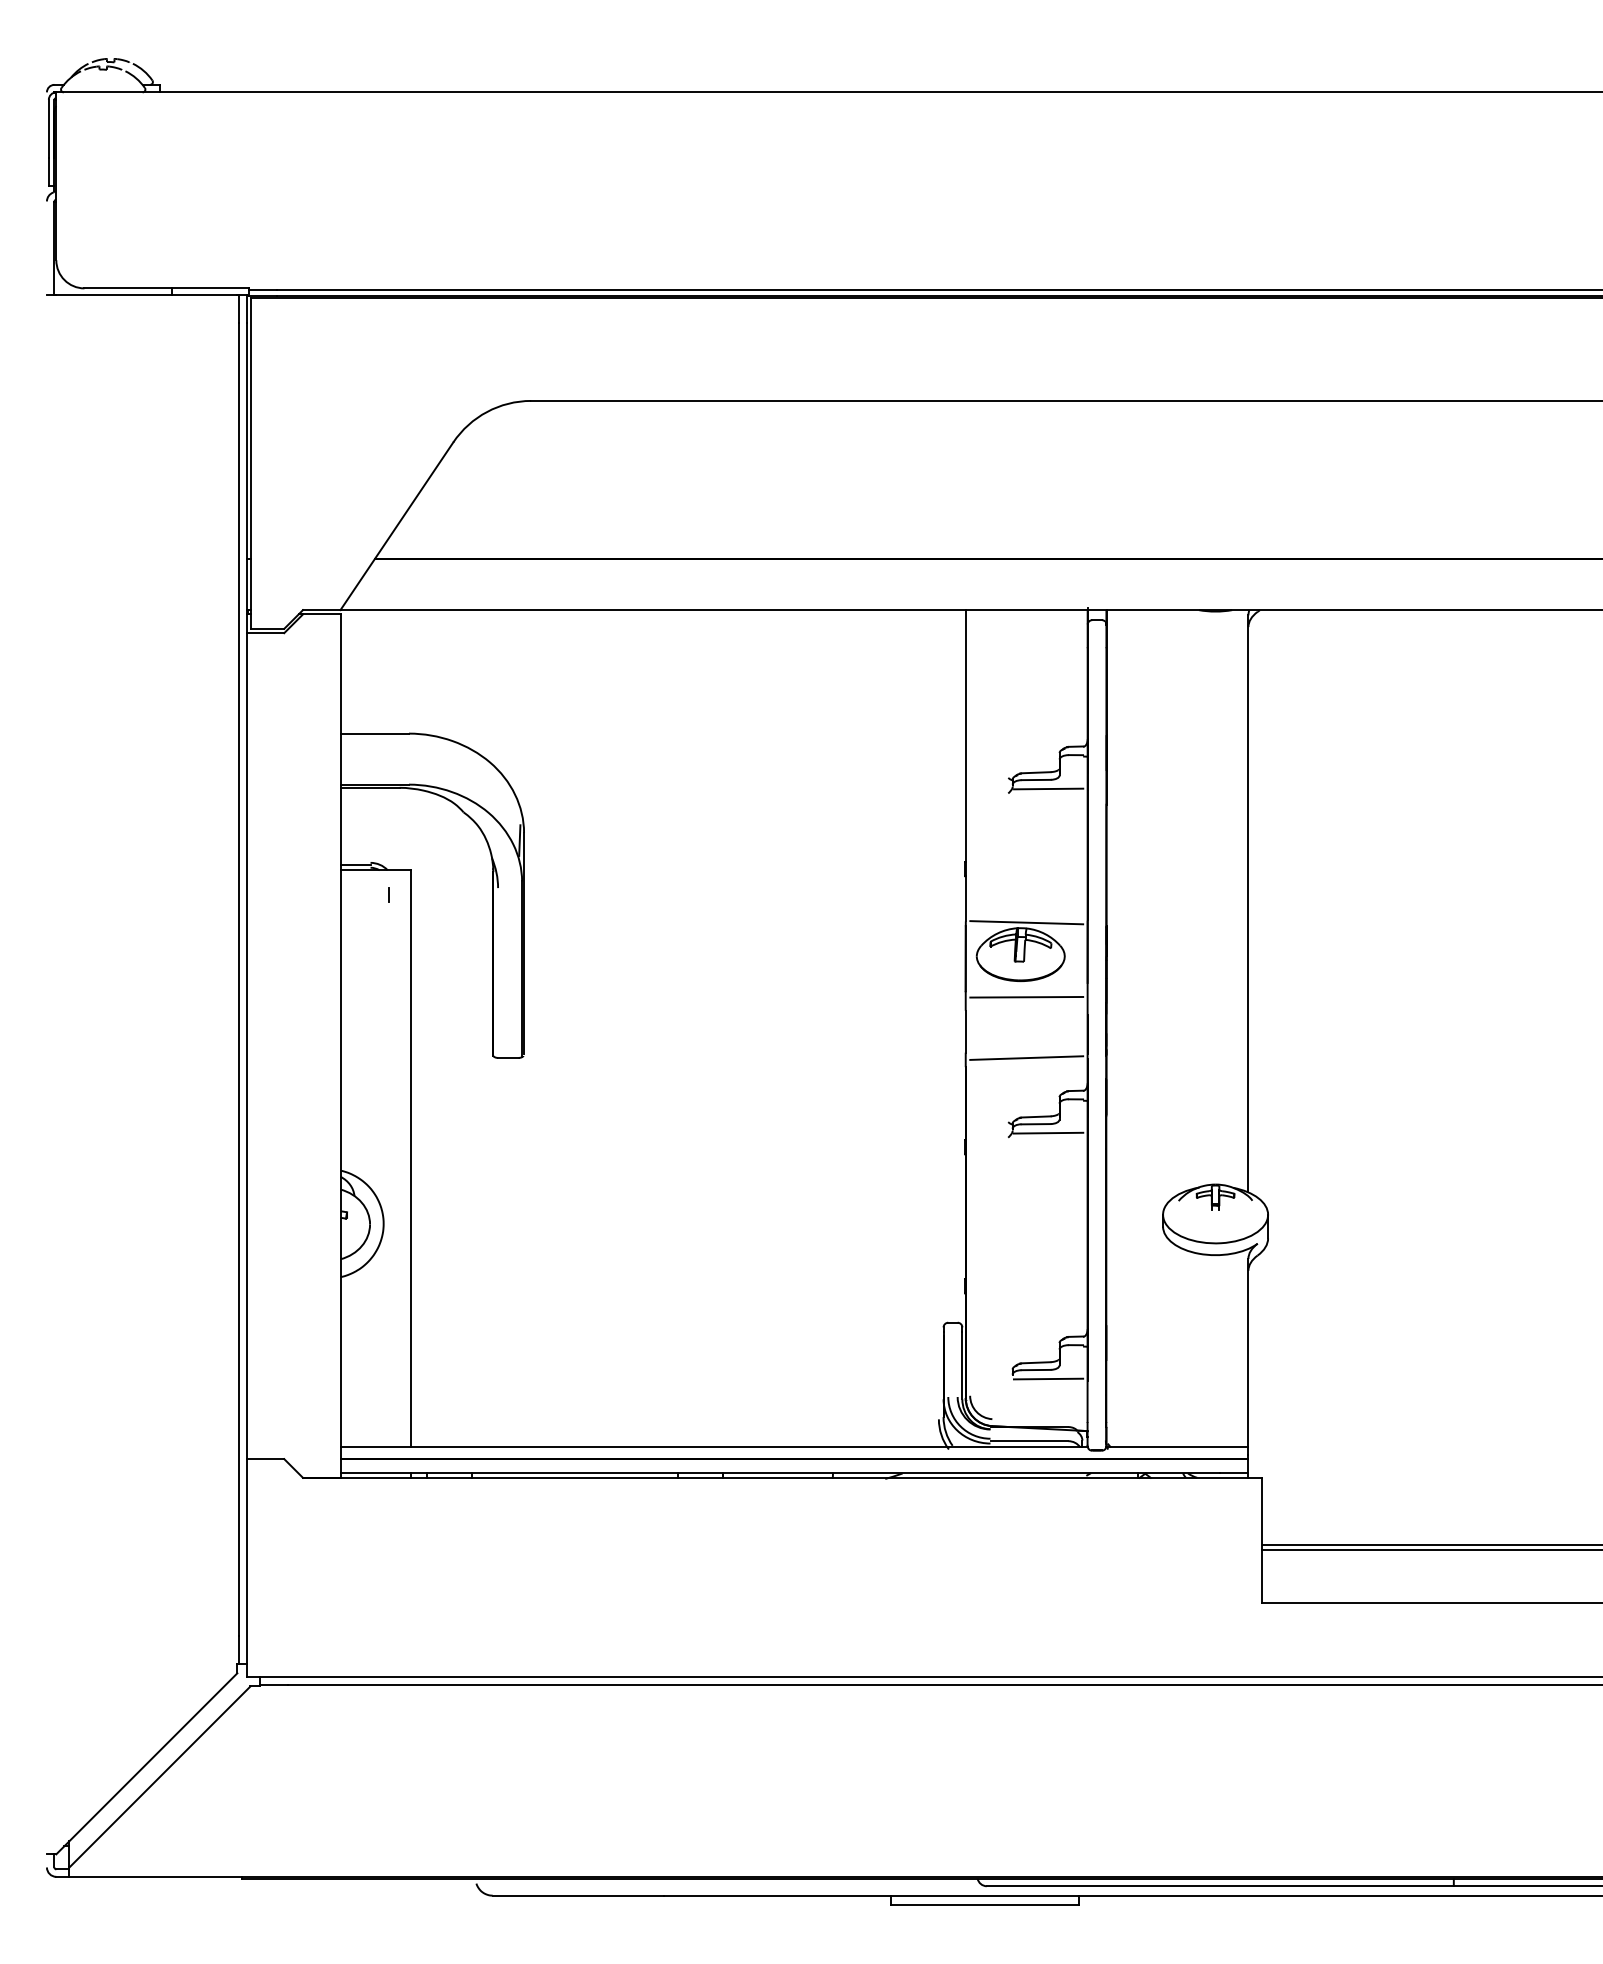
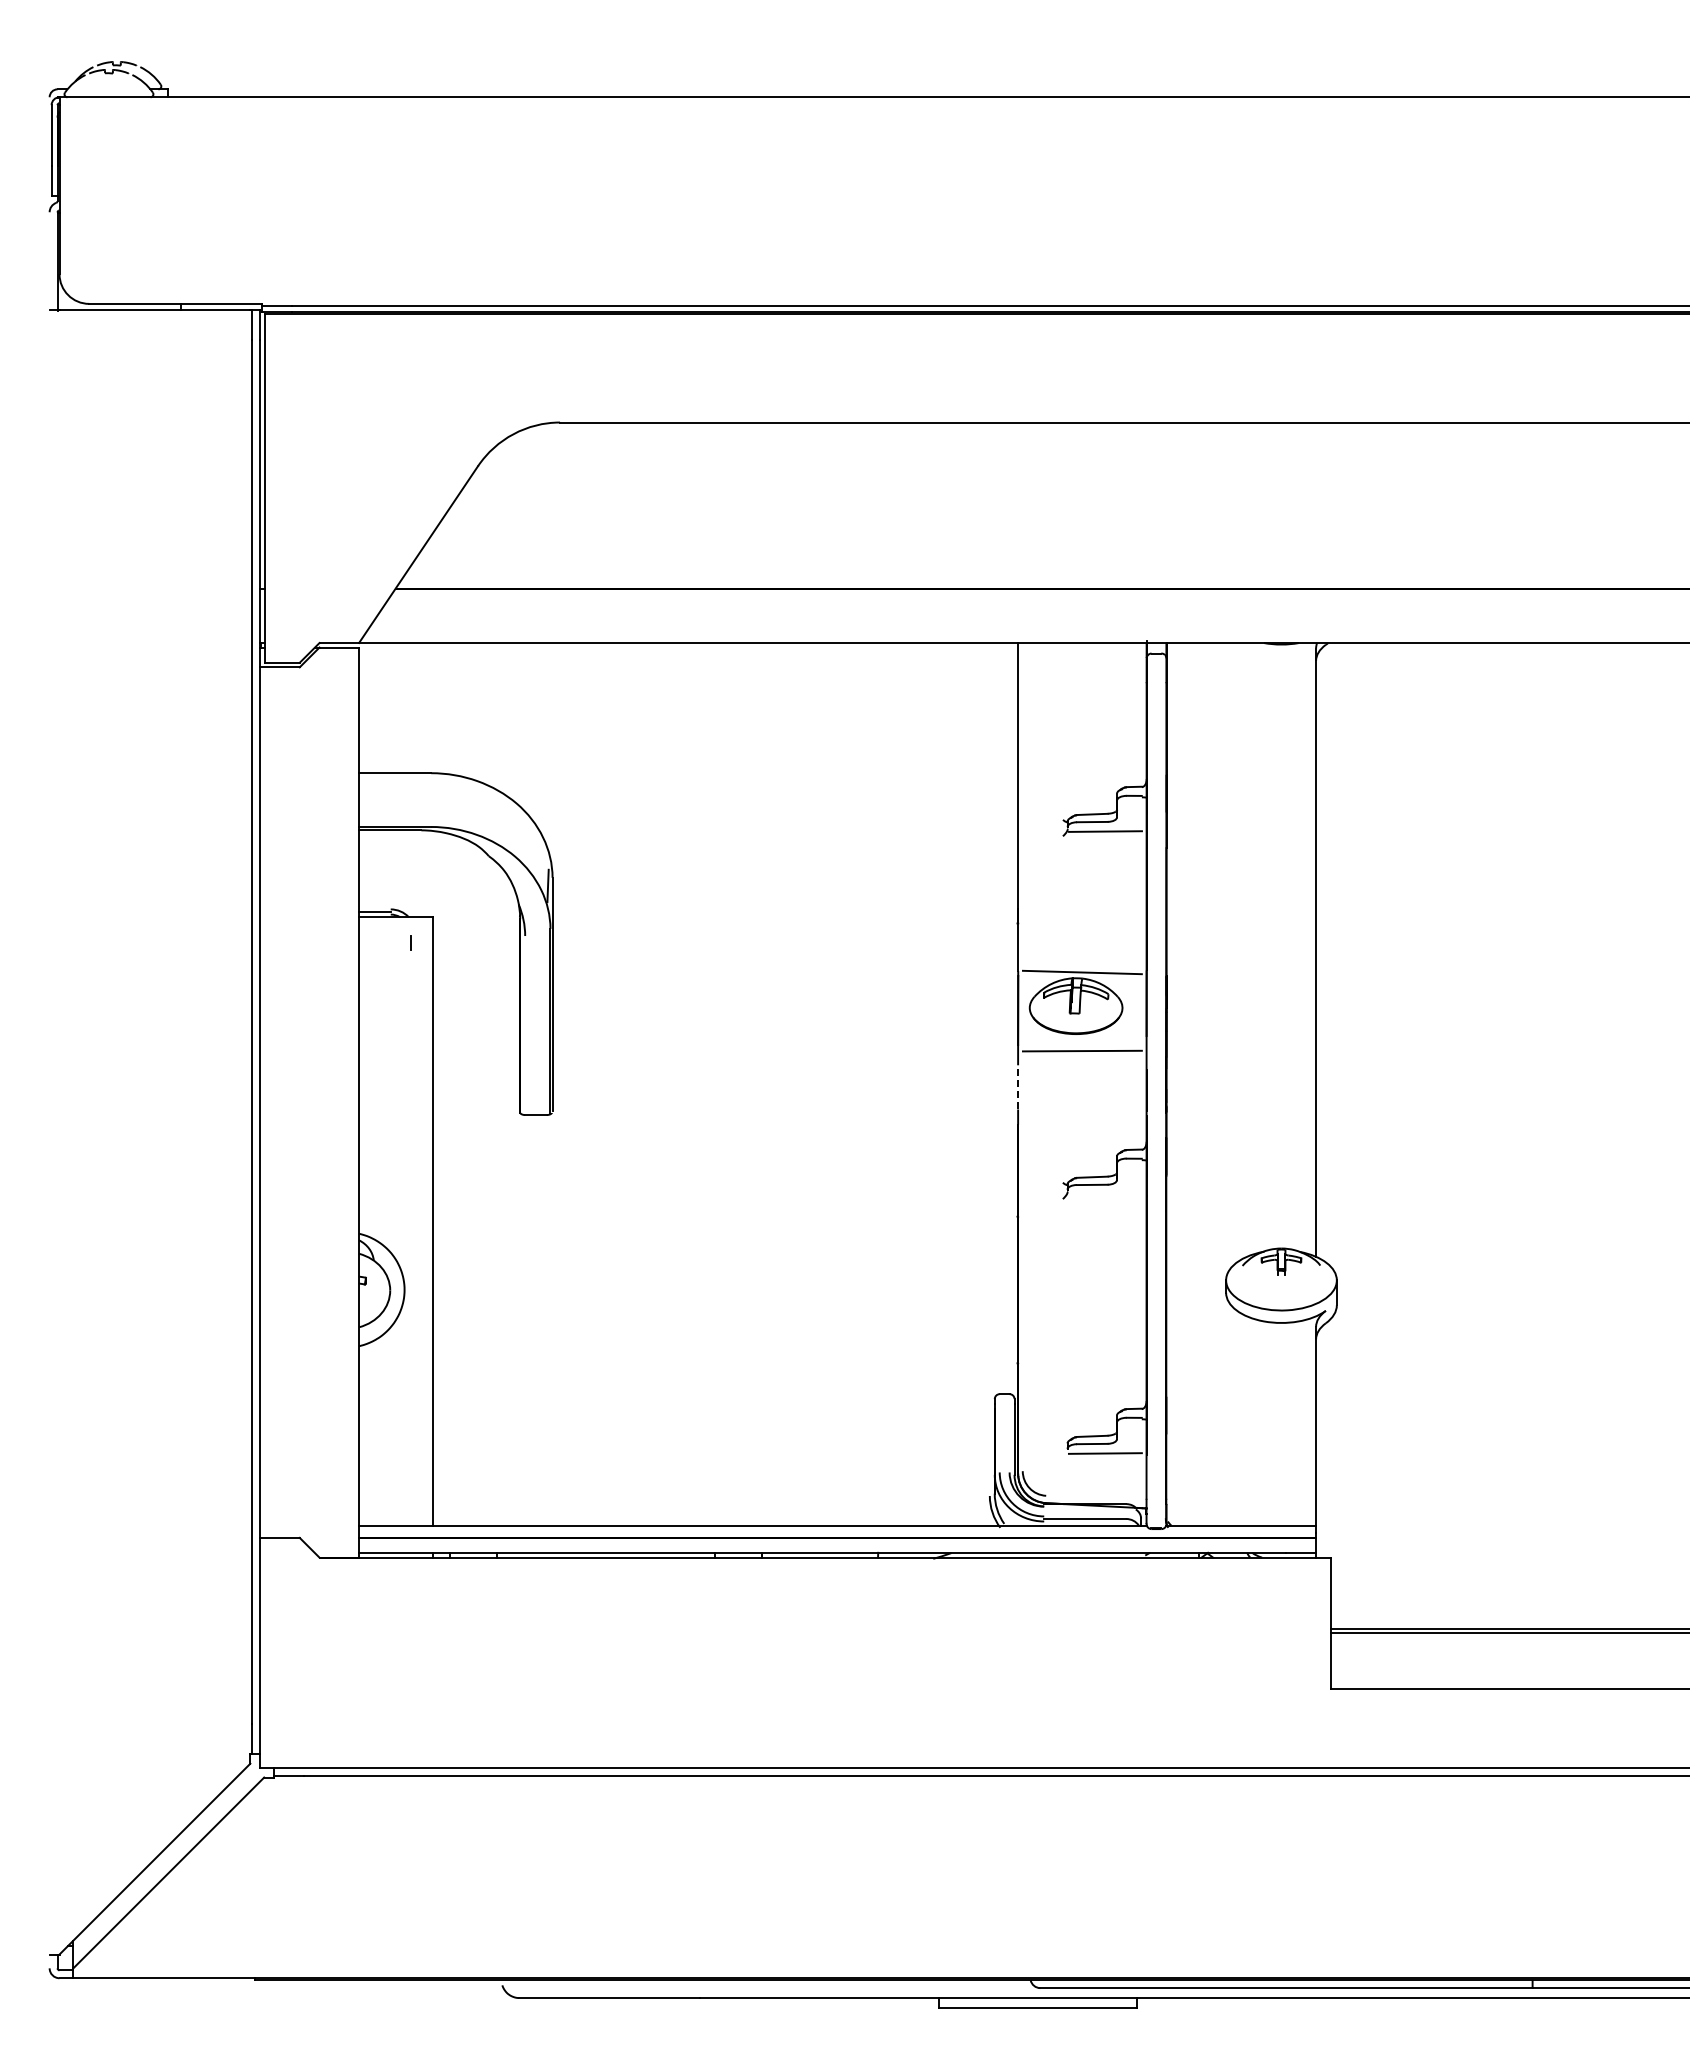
line: (966, 1030) -> (1018, 1086), solid -> dashed
line: (1025, 1058) -> (1081, 1115), removed
line: (1047, 1132) -> (1104, 1193), removed

